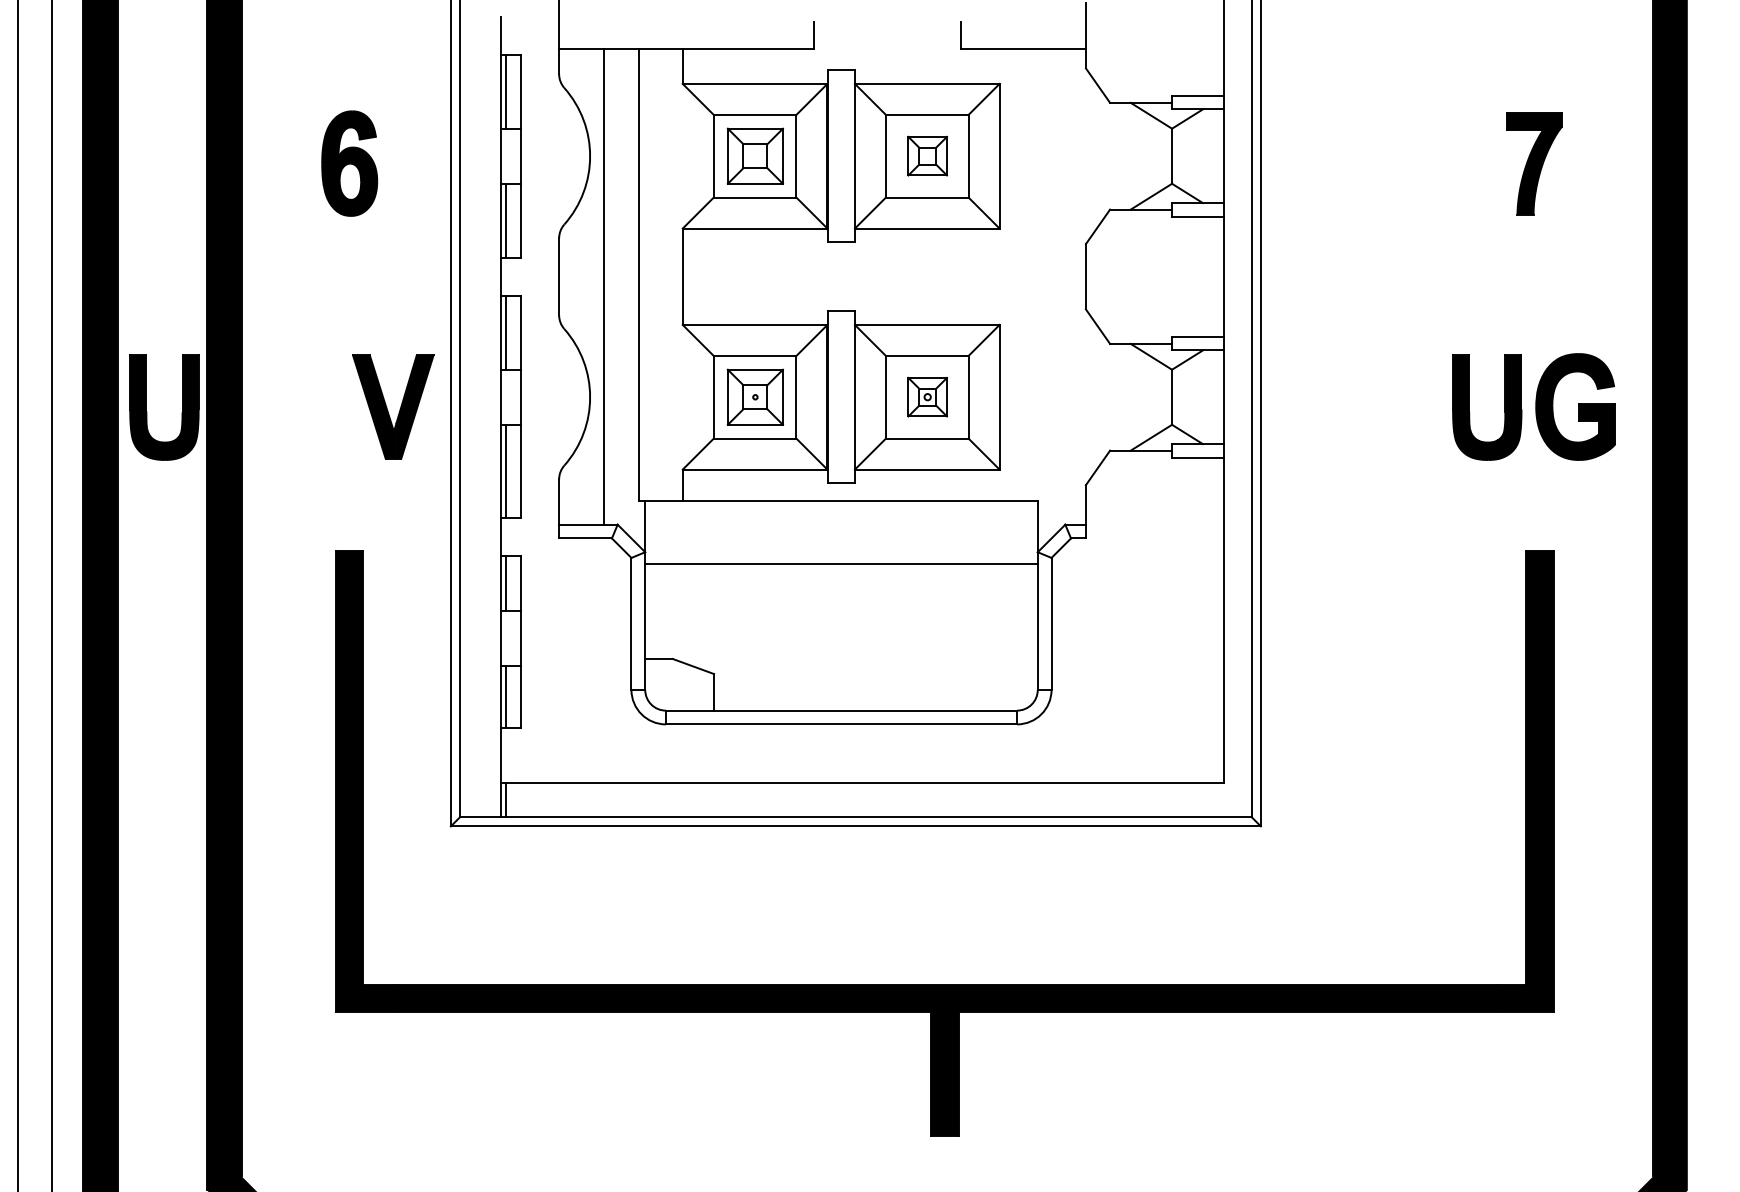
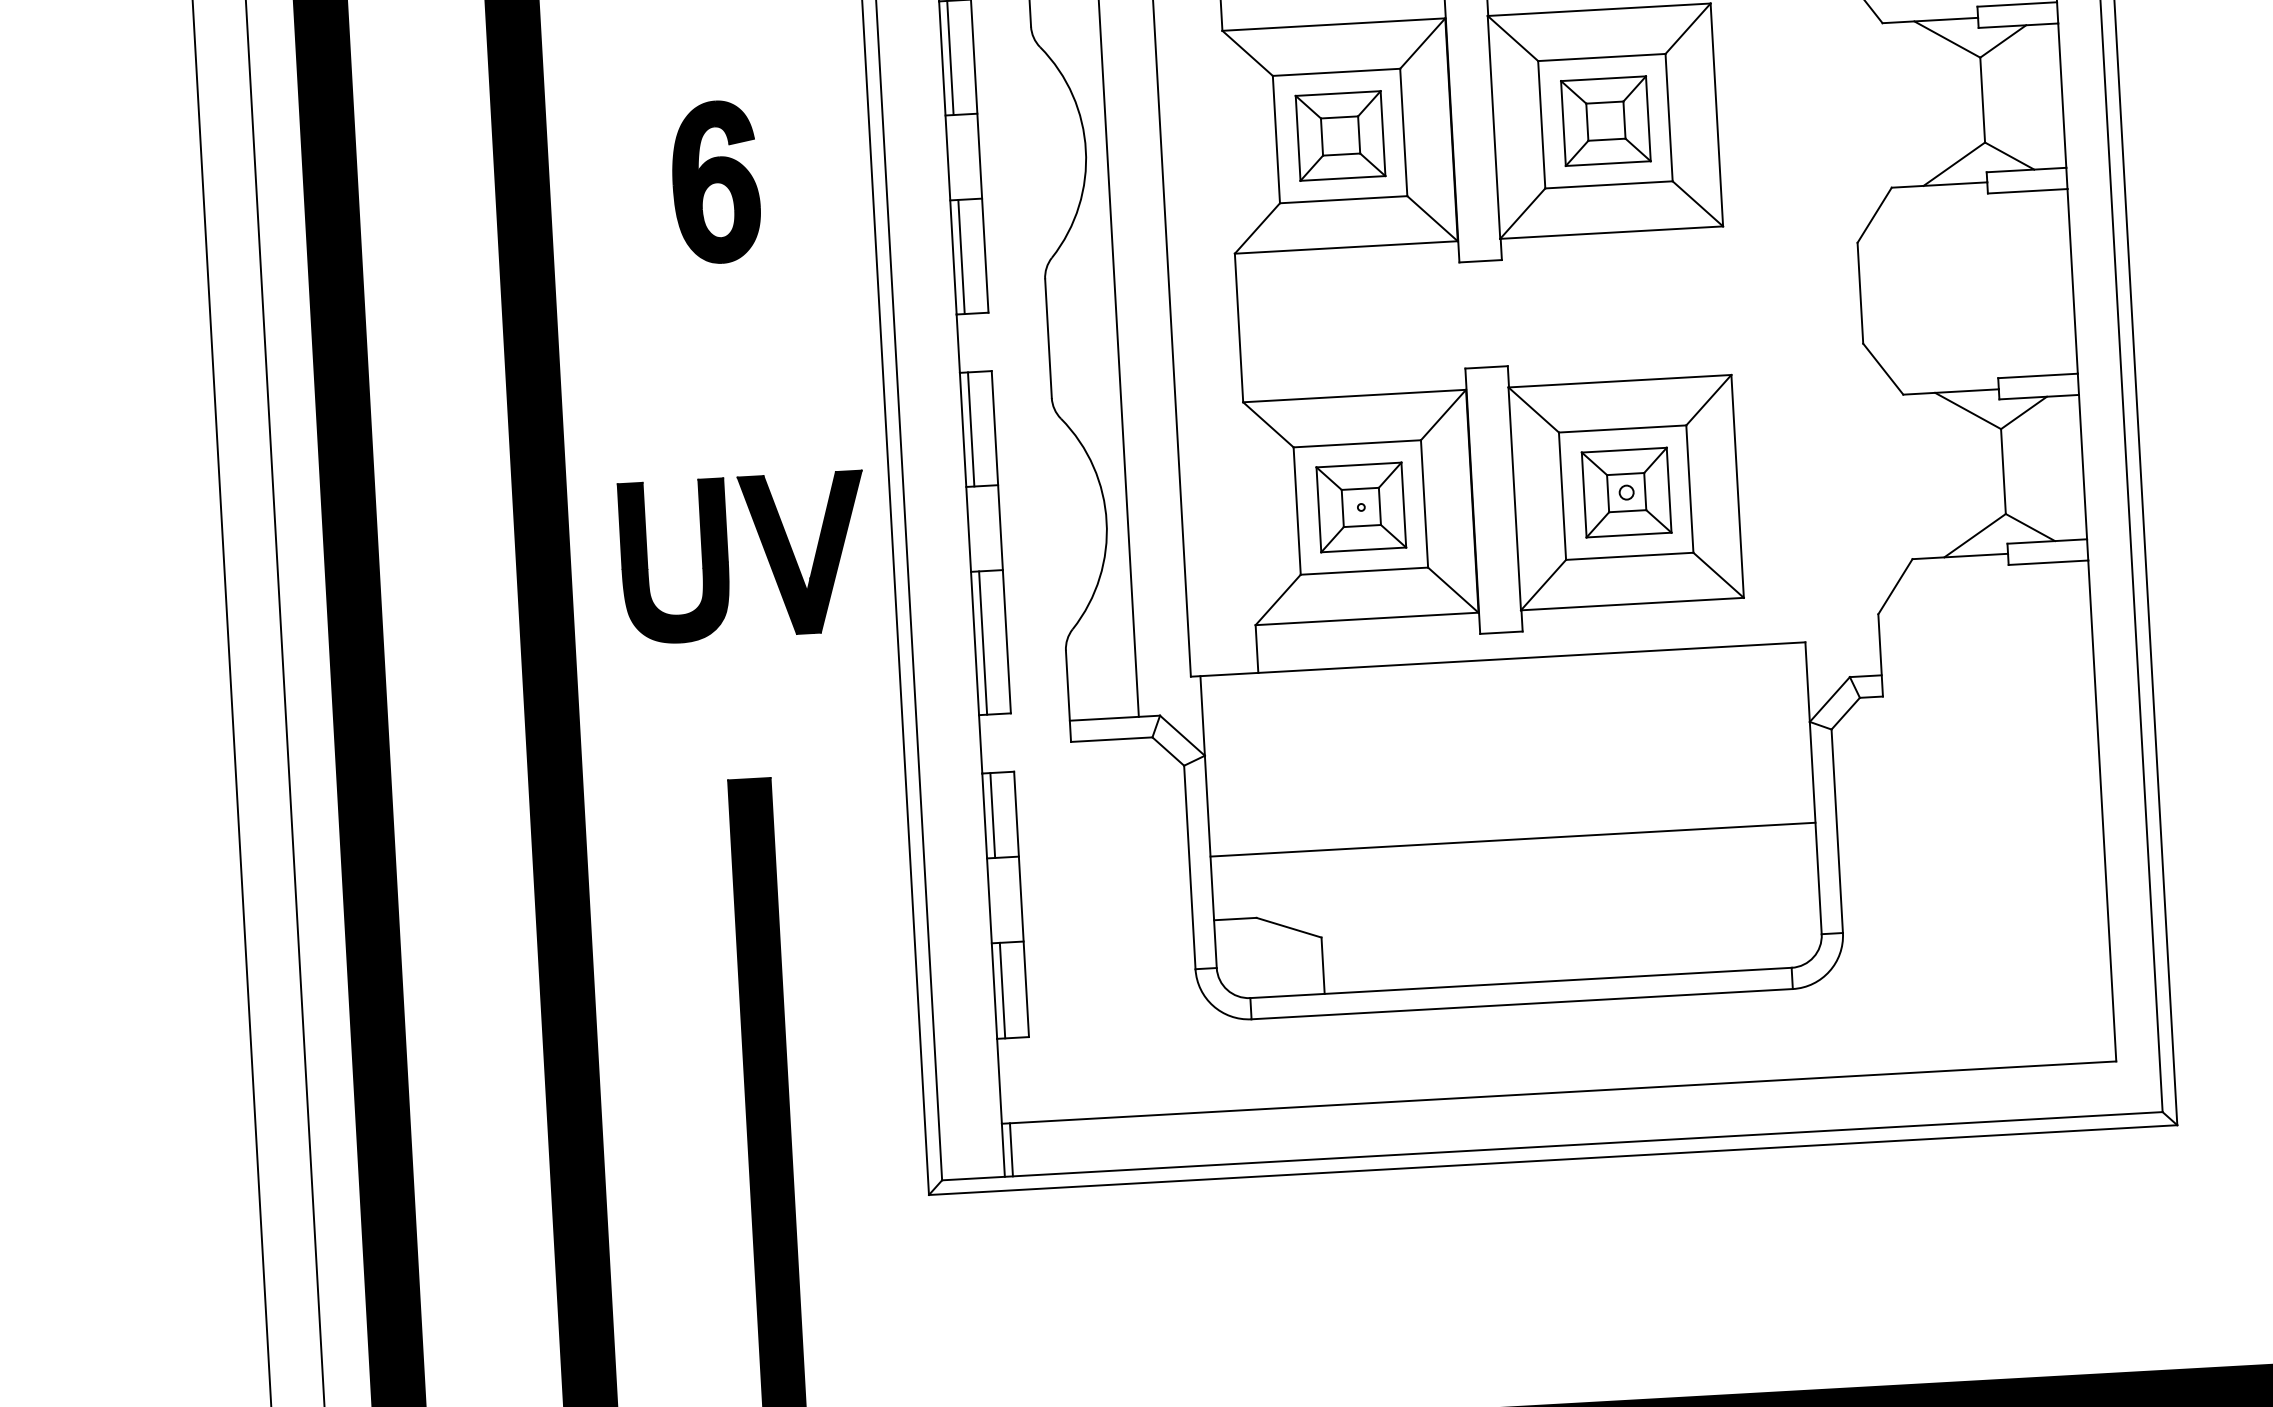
part: (927, 155) -> (1605, 120), size x1.43
part: (927, 396) -> (1626, 491), size x1.43
part: (147, 411) -> (649, 569), moved
line: (841, 563) -> (1512, 839), moved

